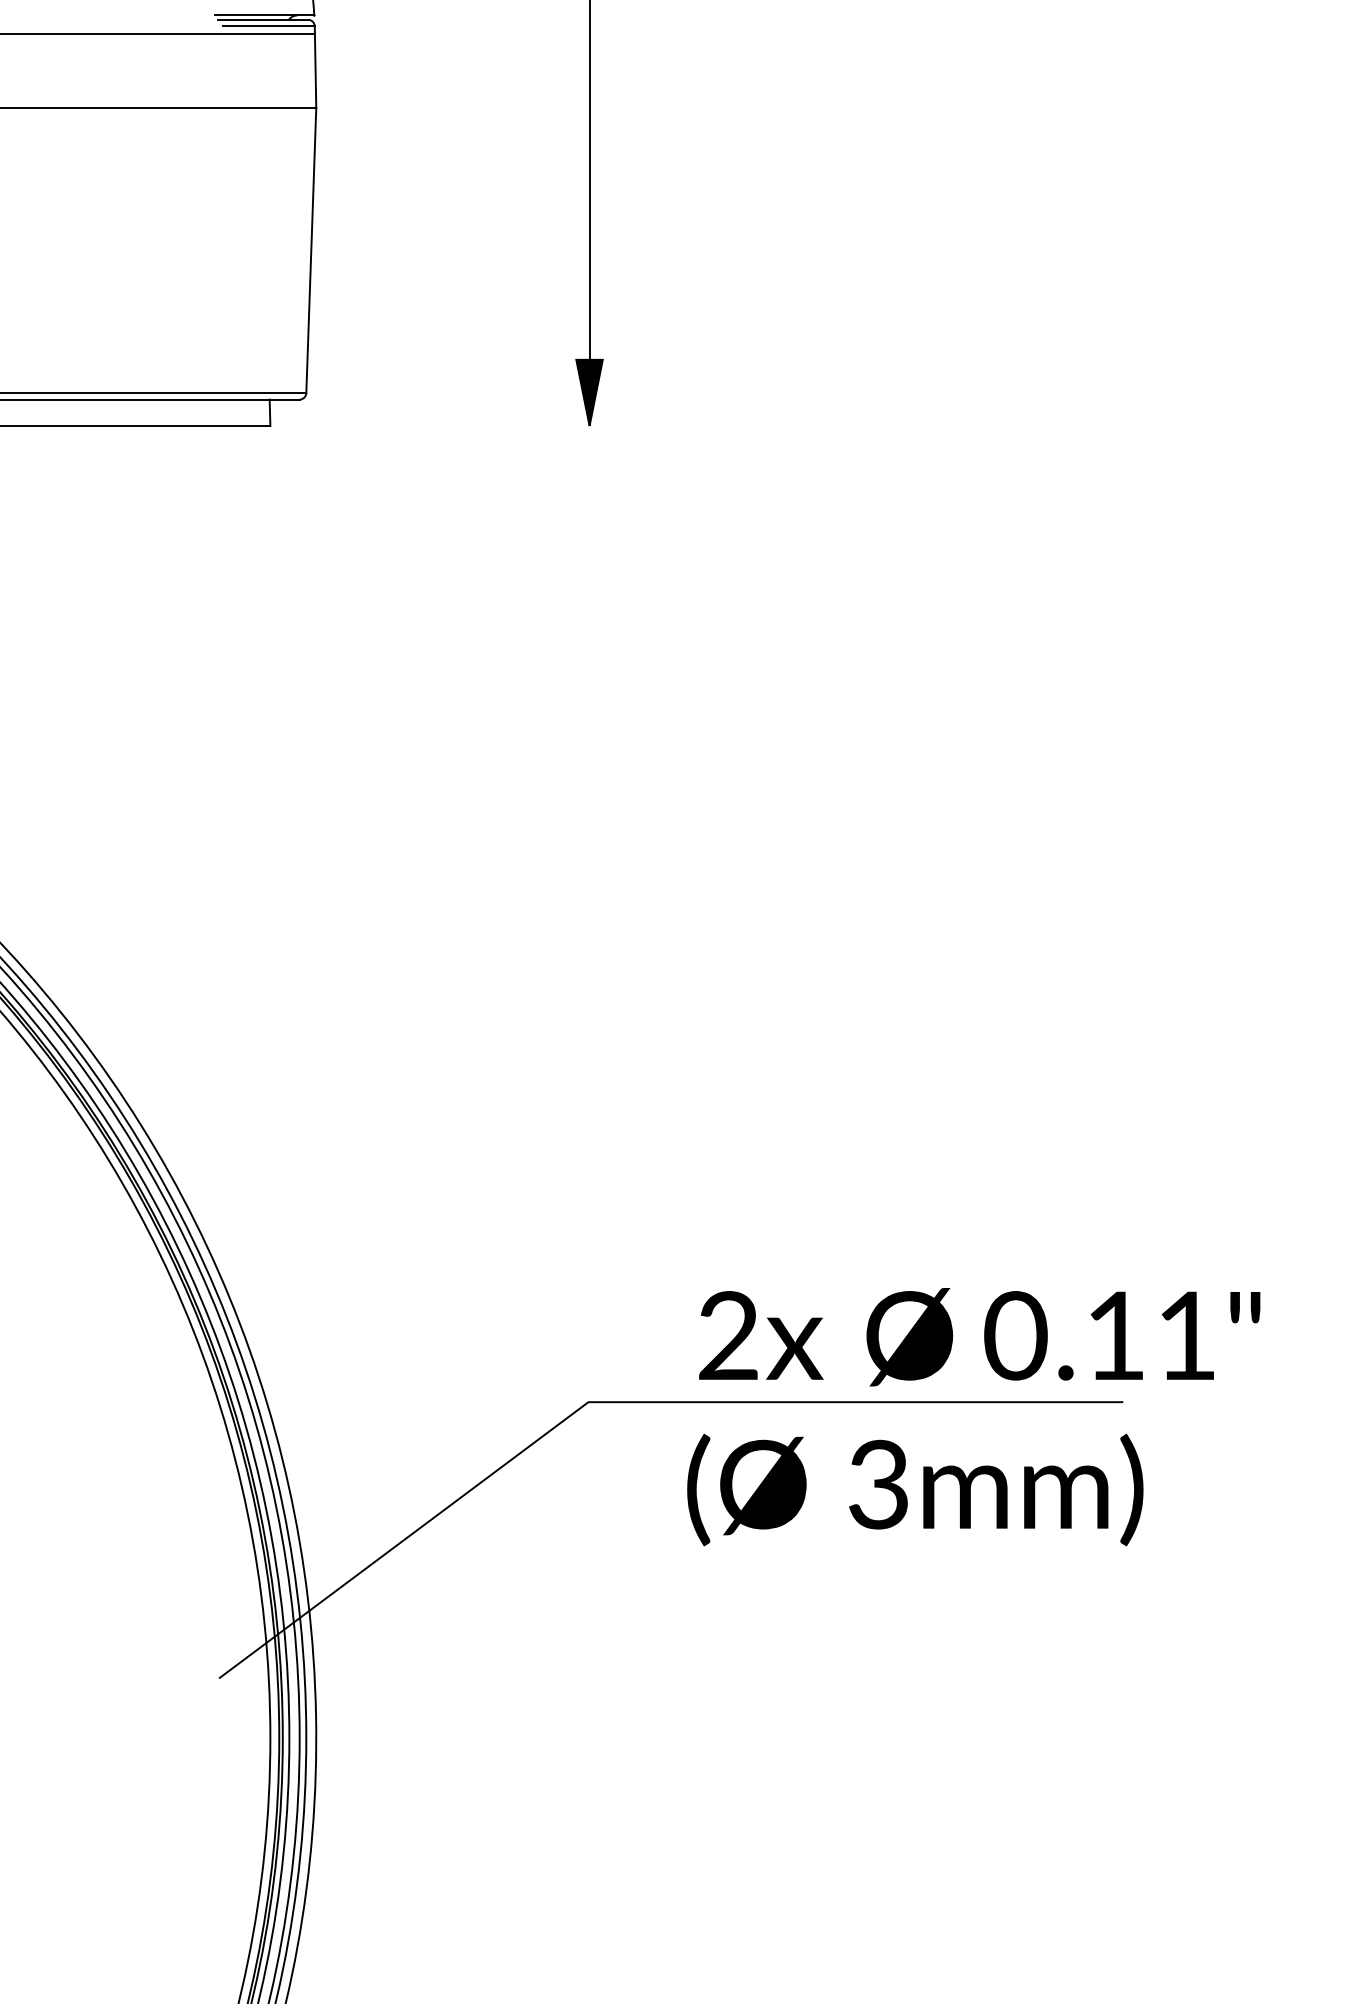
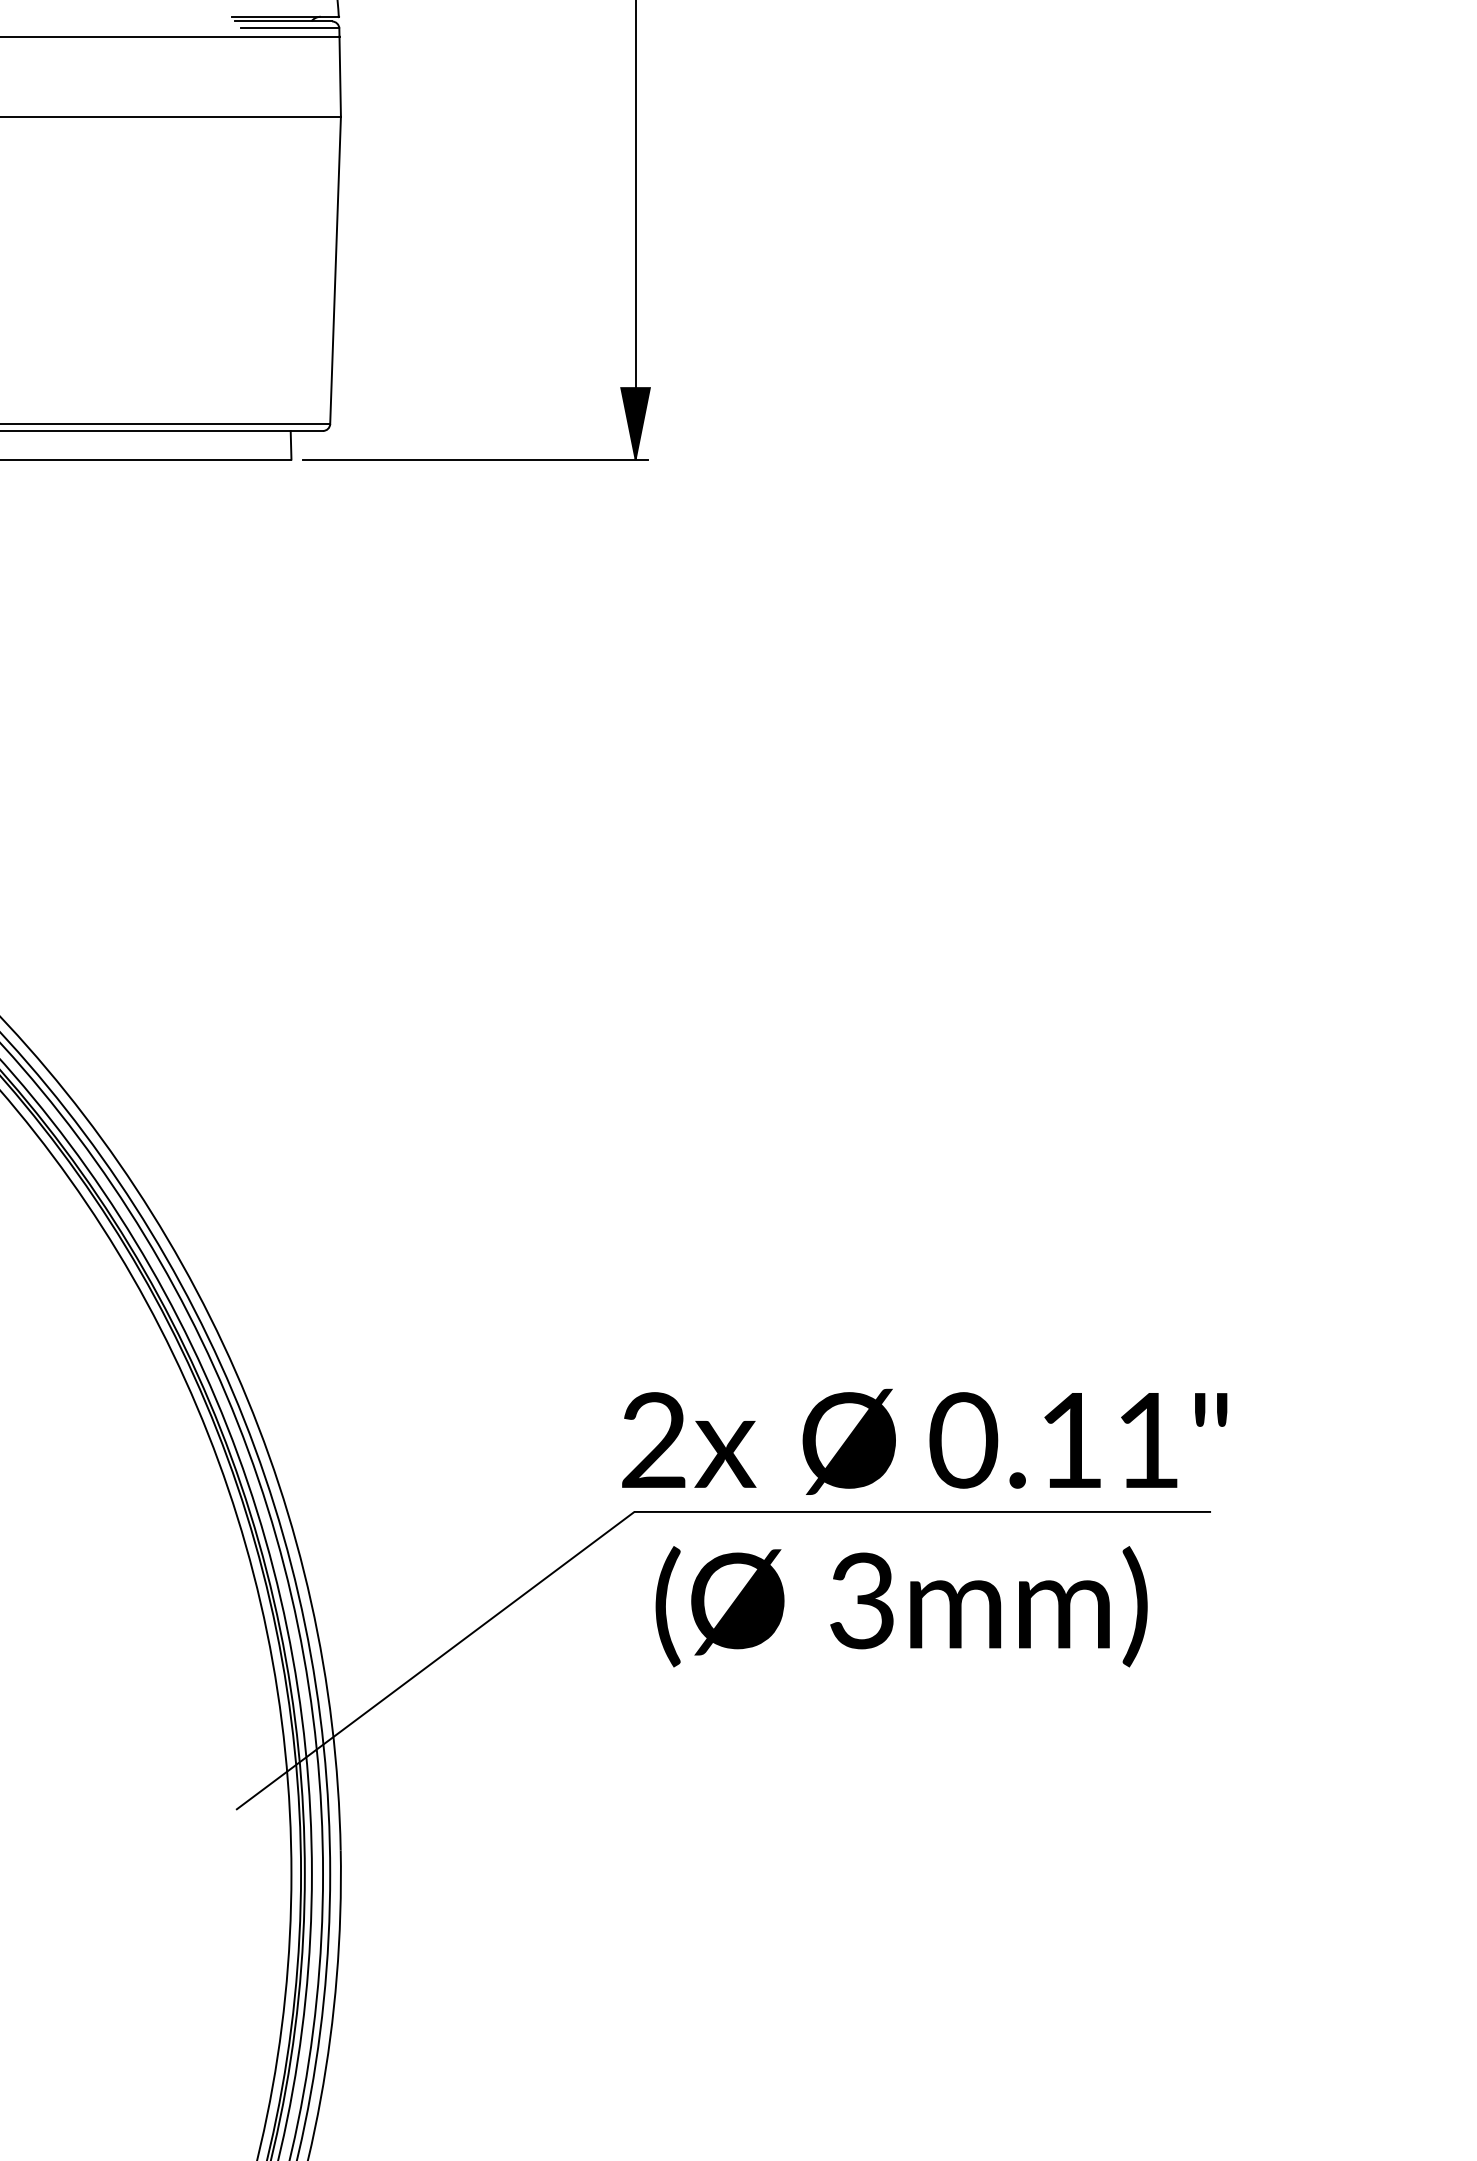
line: (440, 426) -> (474, 459), added
text: (979, 1337) -> (924, 1442), moved
text: (915, 1489) -> (901, 1606), moved

